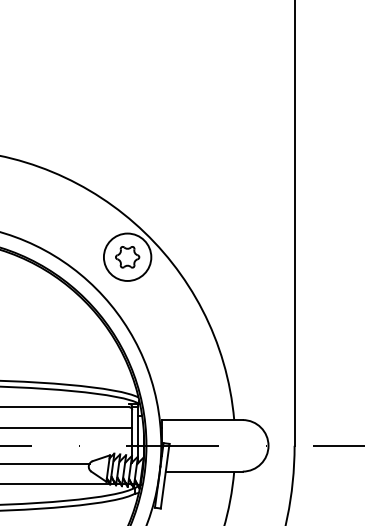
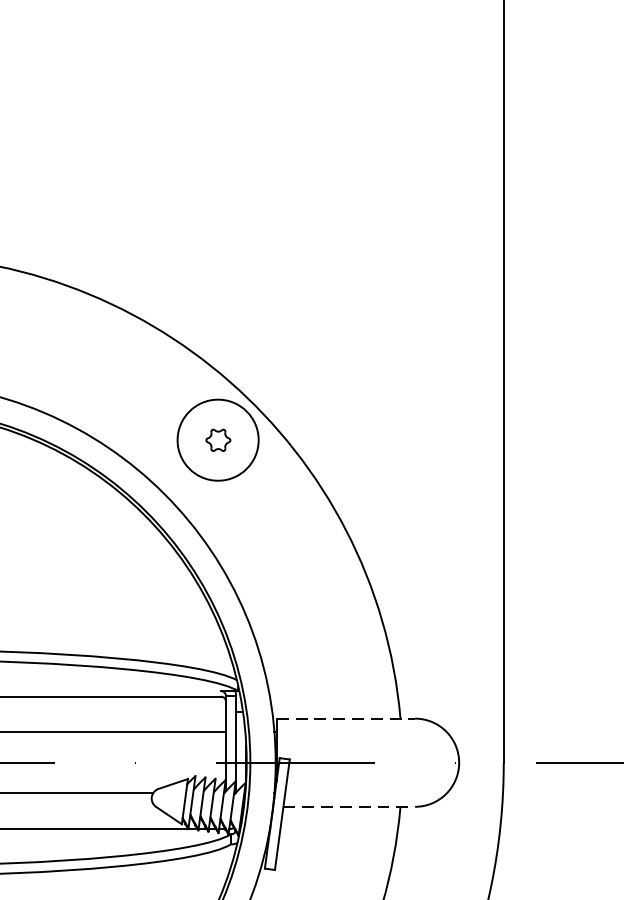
part: (127, 257) -> (217, 440), size x0.6
line: (202, 420) -> (346, 719), solid -> dashed
line: (204, 471) -> (349, 806), solid -> dashed

